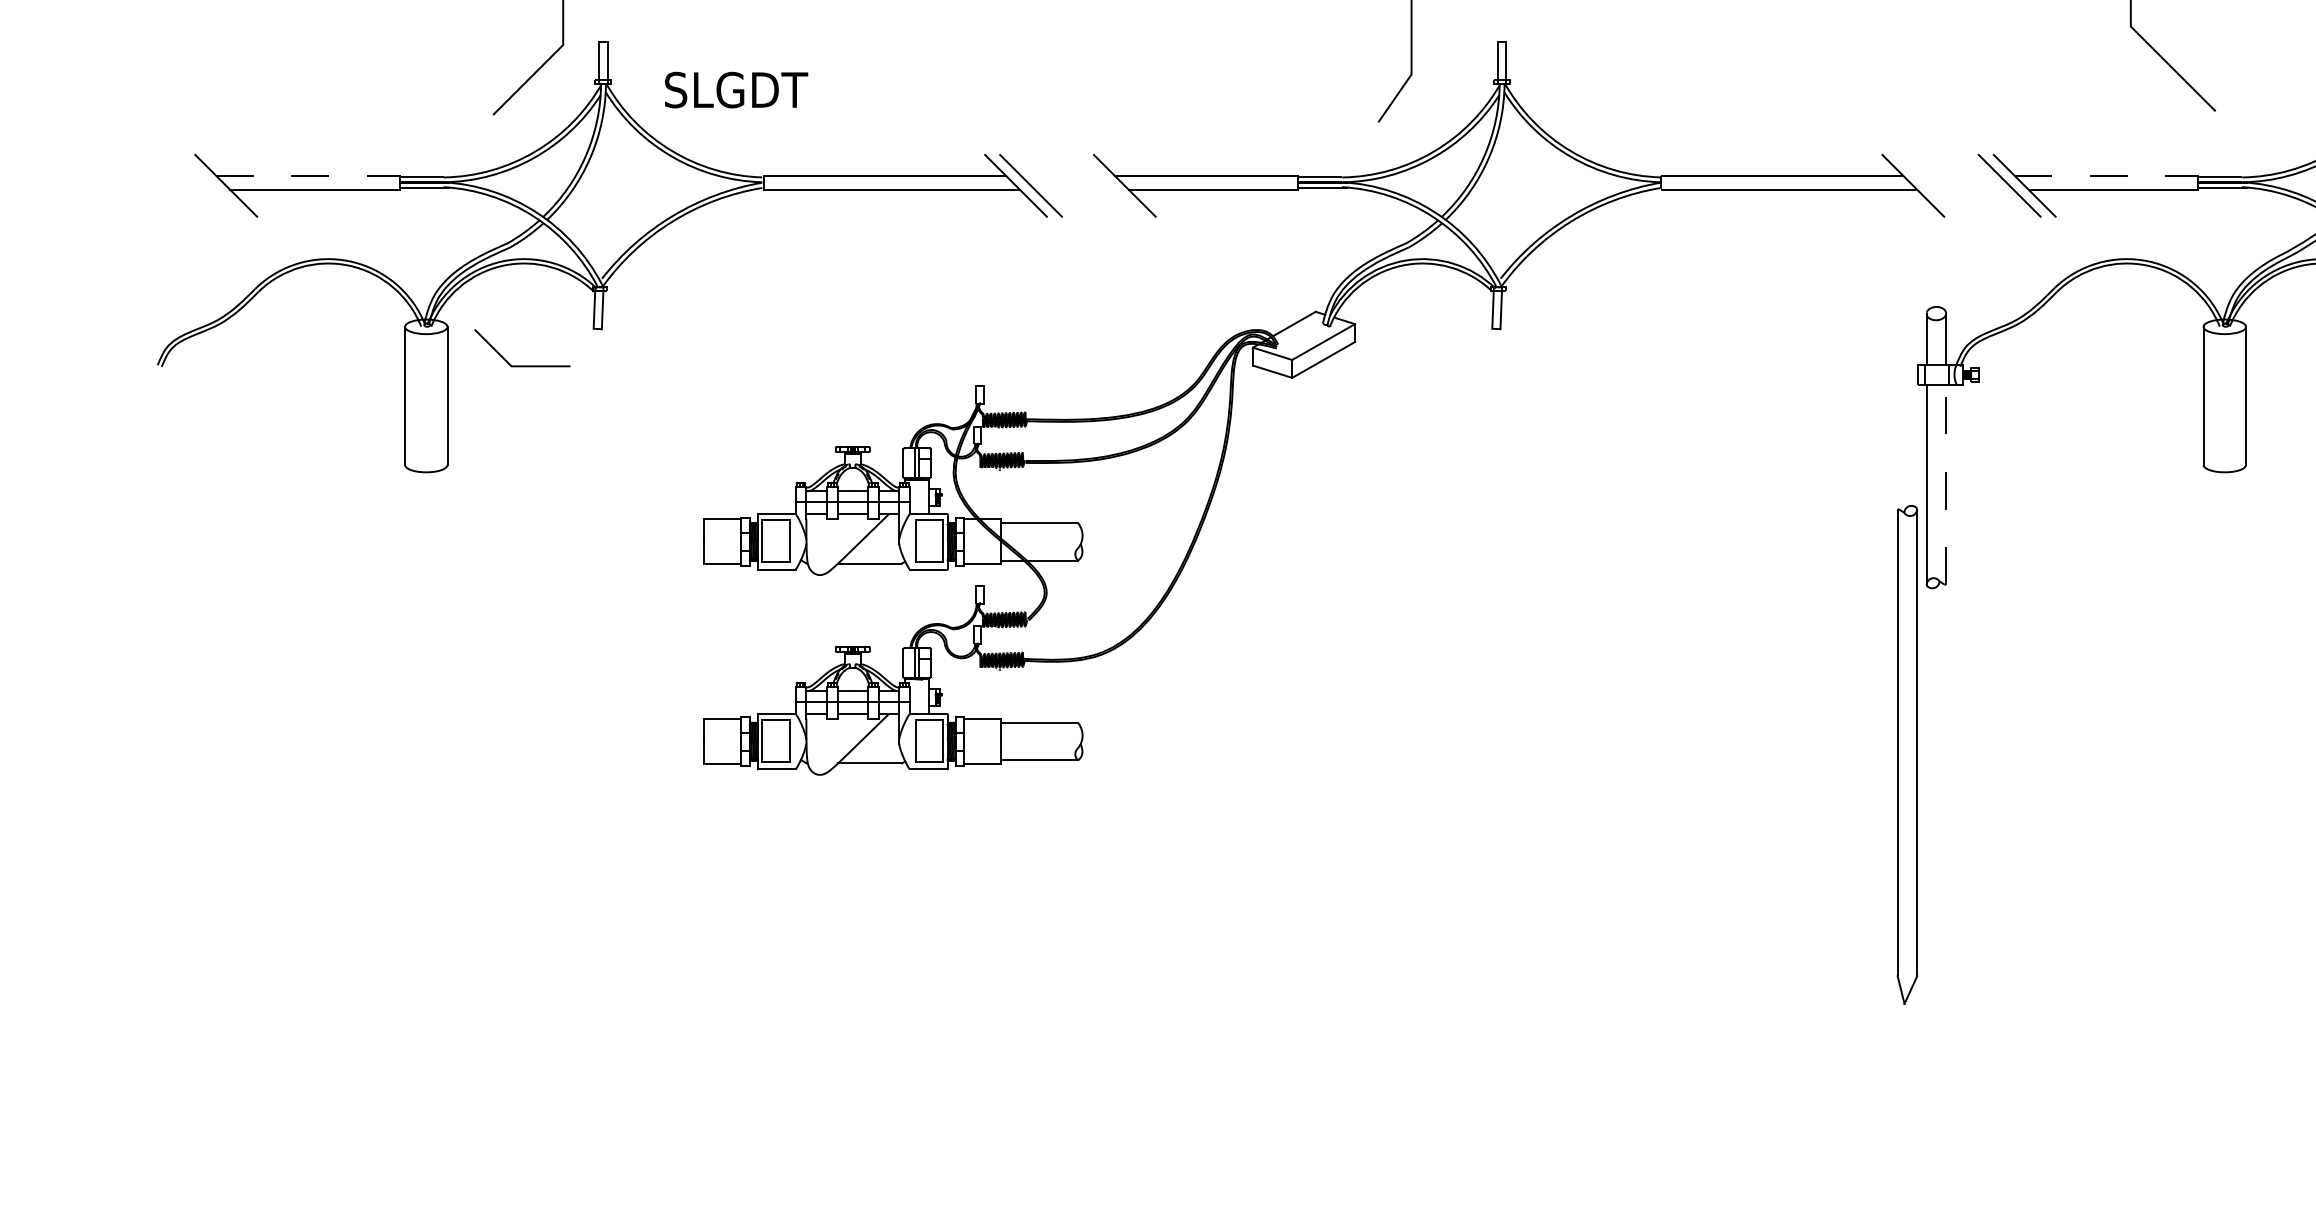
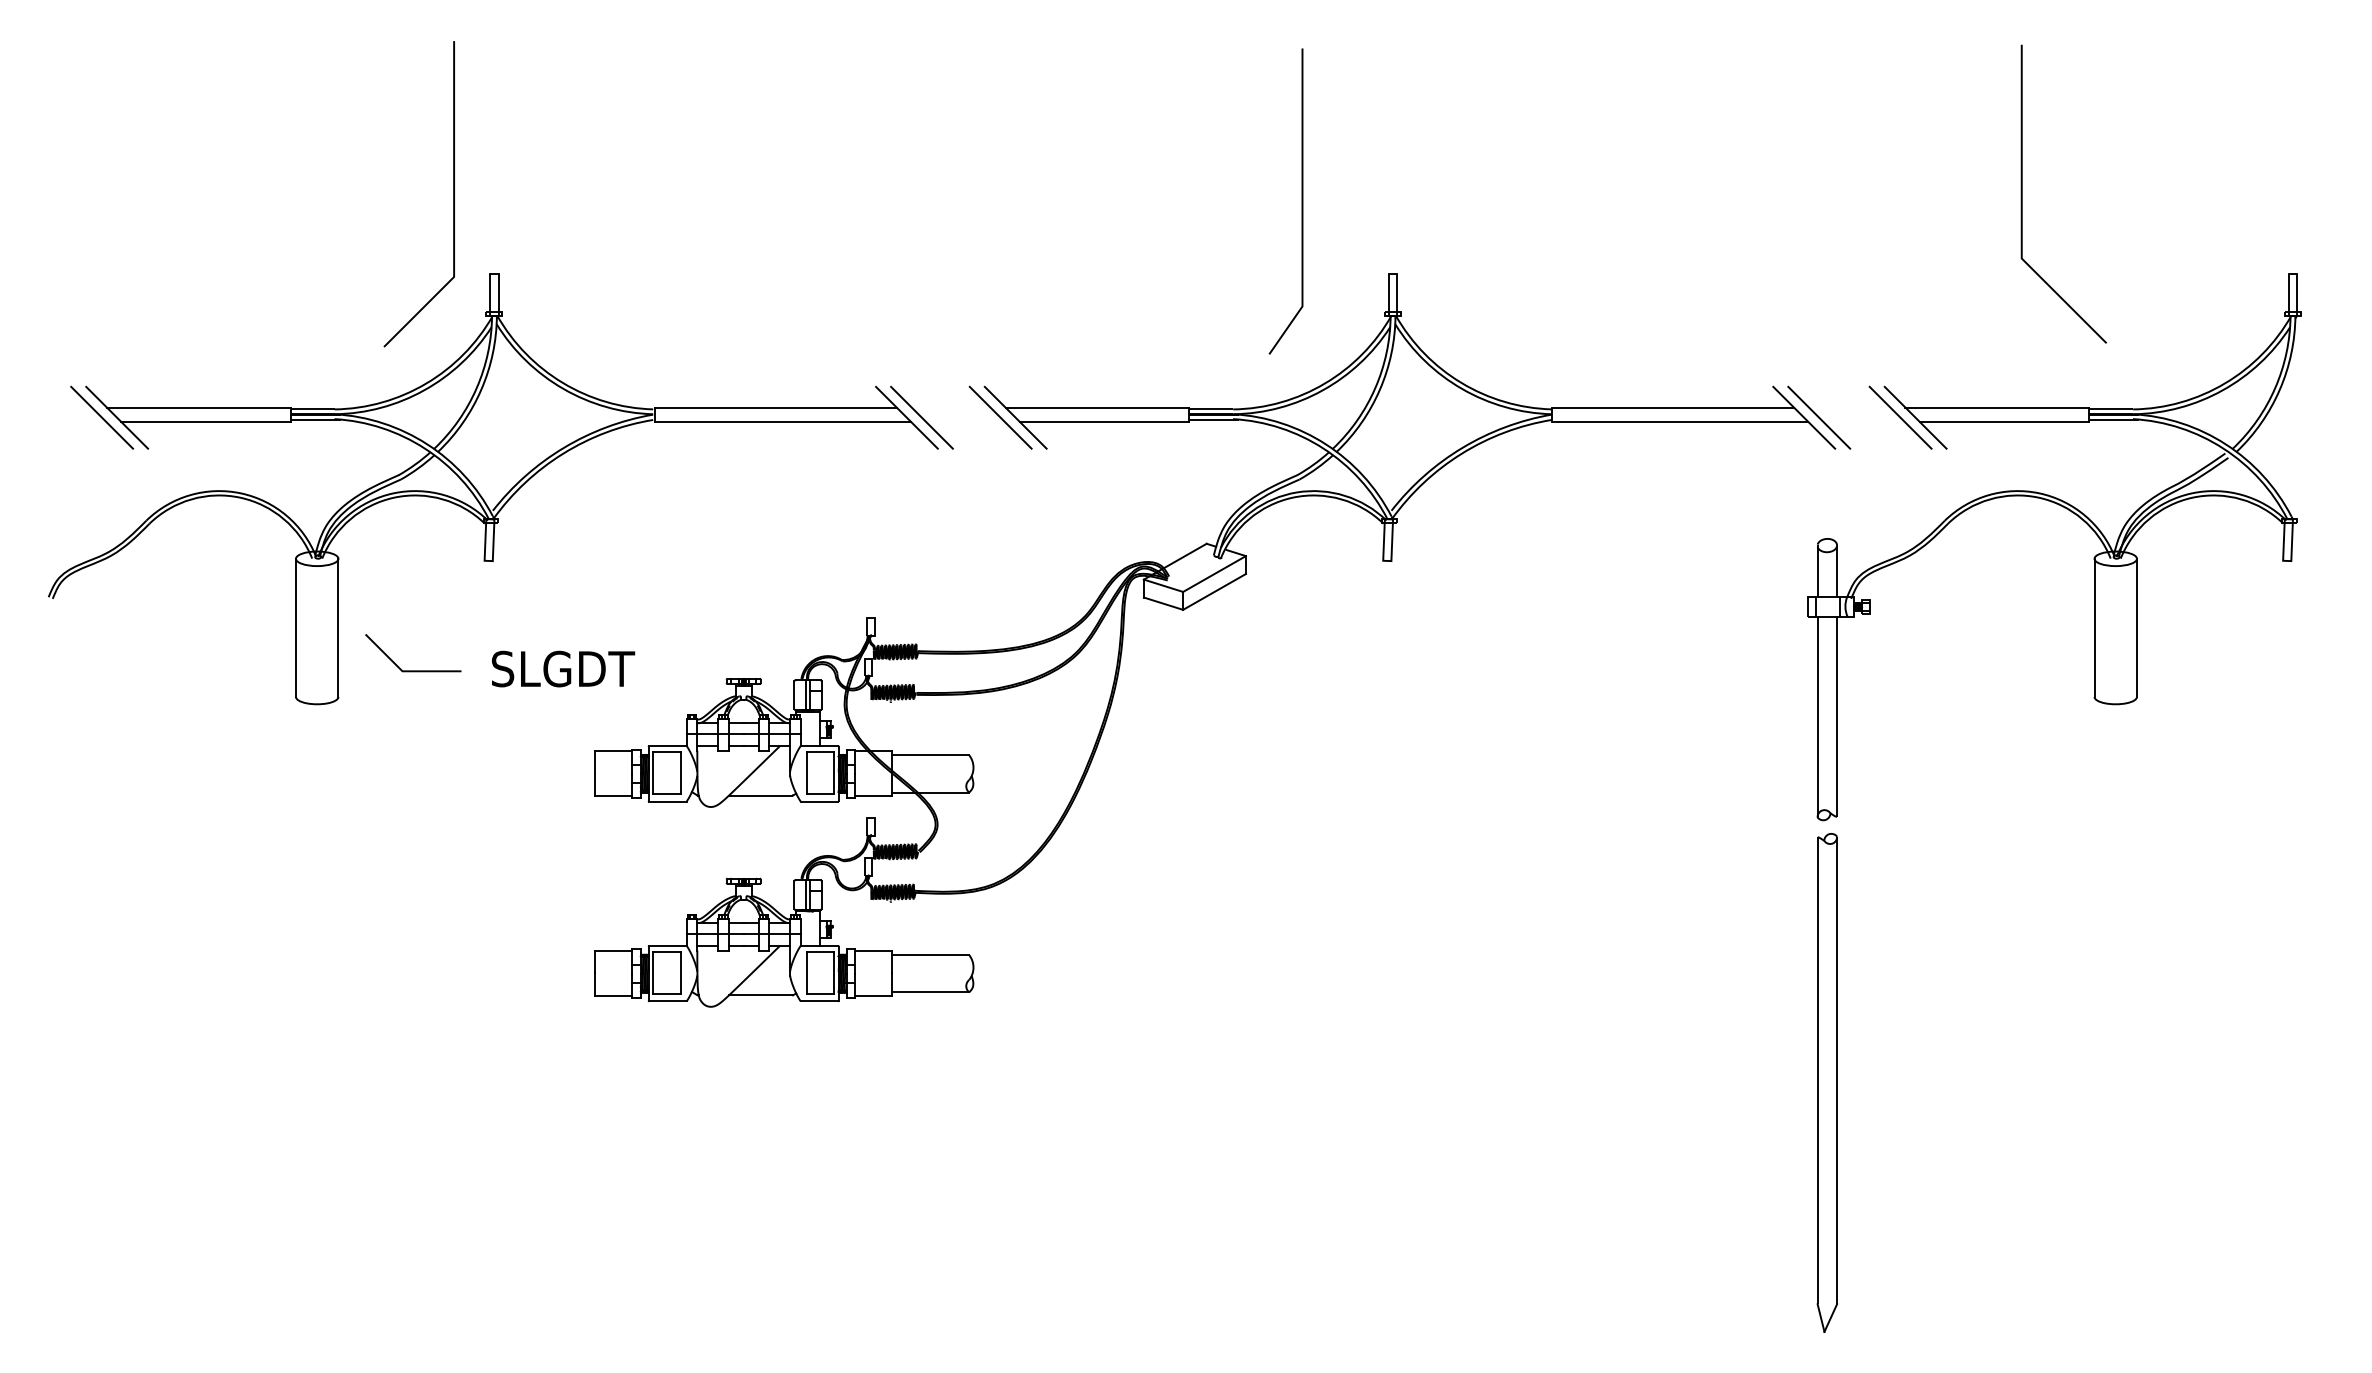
text: (736, 89) -> (563, 668), moved
line: (307, 175) -> (198, 407), dashed -> solid
line: (2106, 175) -> (1997, 407), dashed -> solid
line: (211, 185) -> (102, 417), added
line: (1109, 185) -> (1000, 417), added
line: (1928, 185) -> (1819, 417), added
line: (522, 365) -> (413, 670), moved
line: (1946, 484) -> (1837, 716), dashed -> solid
part: (1906, 754) -> (1826, 1082), moved

